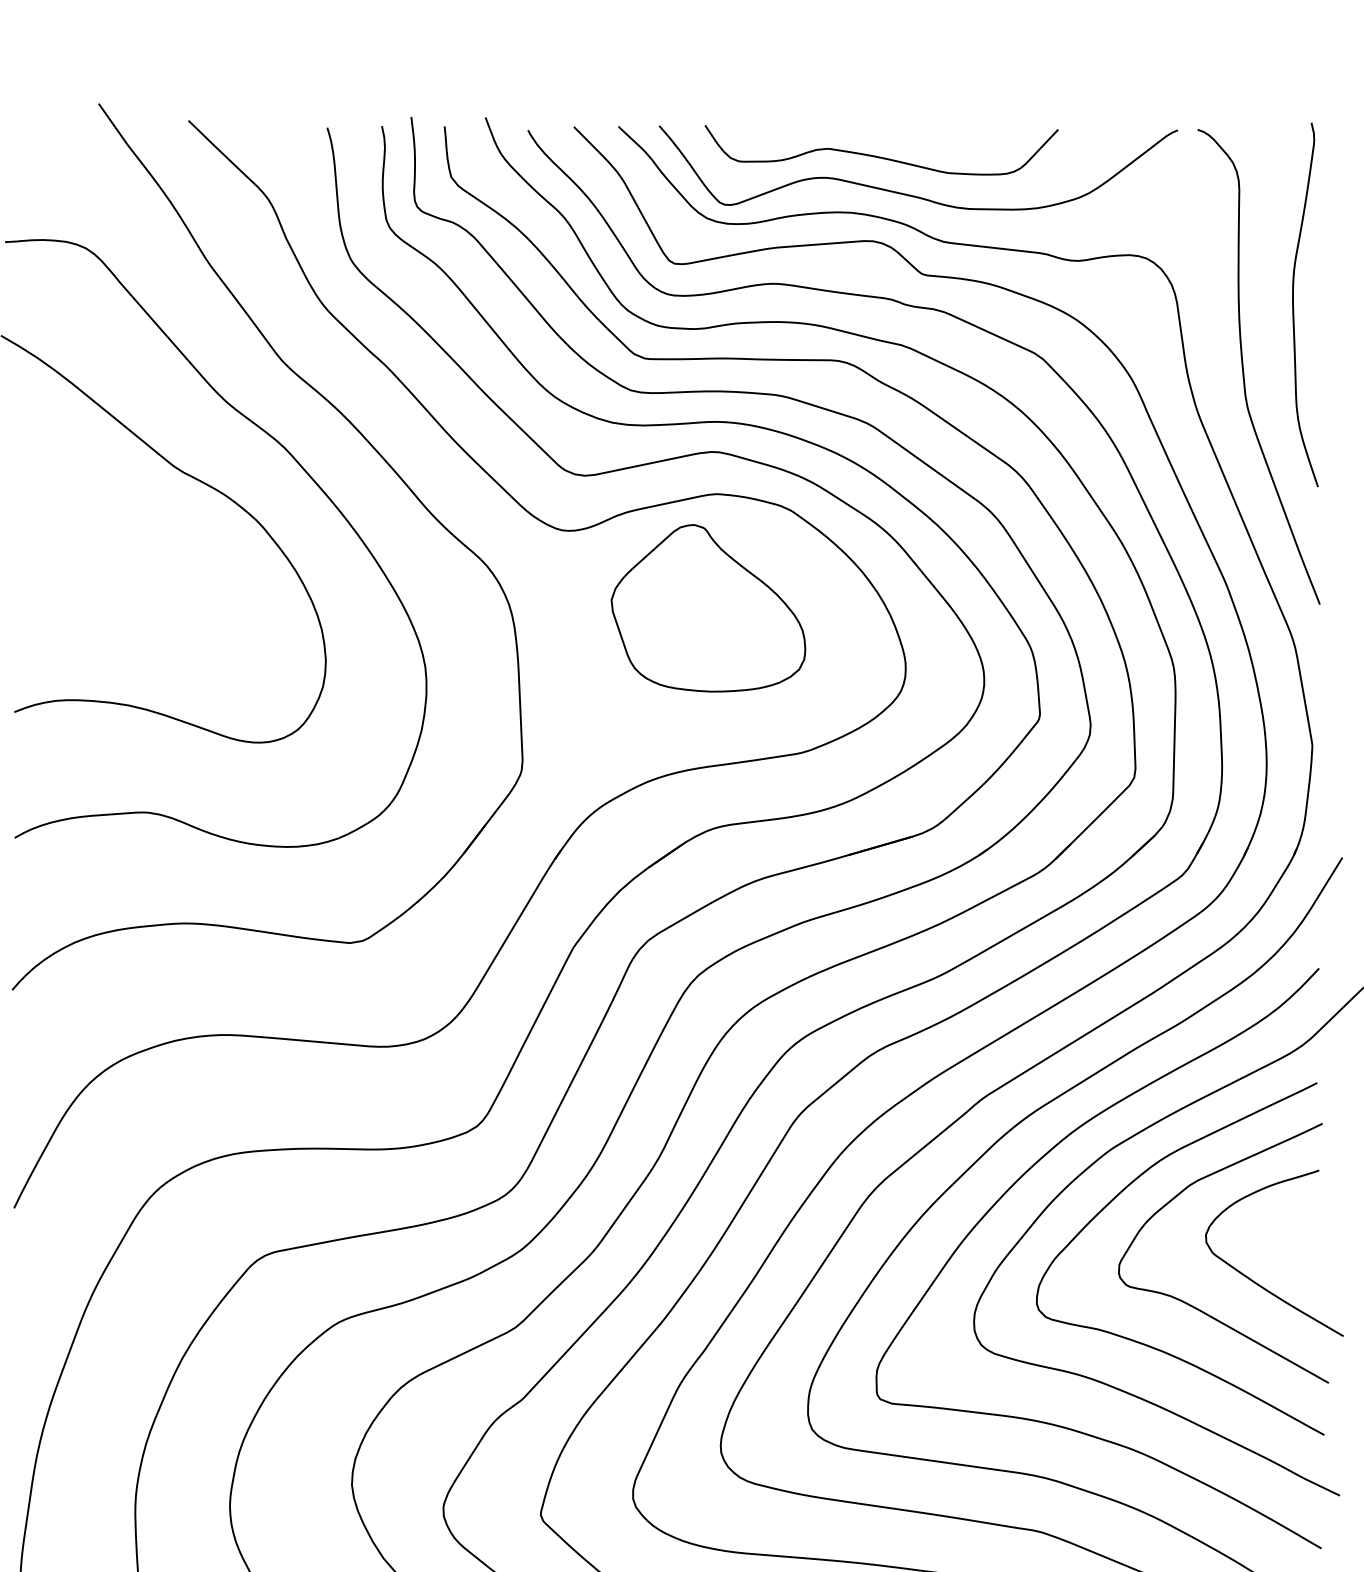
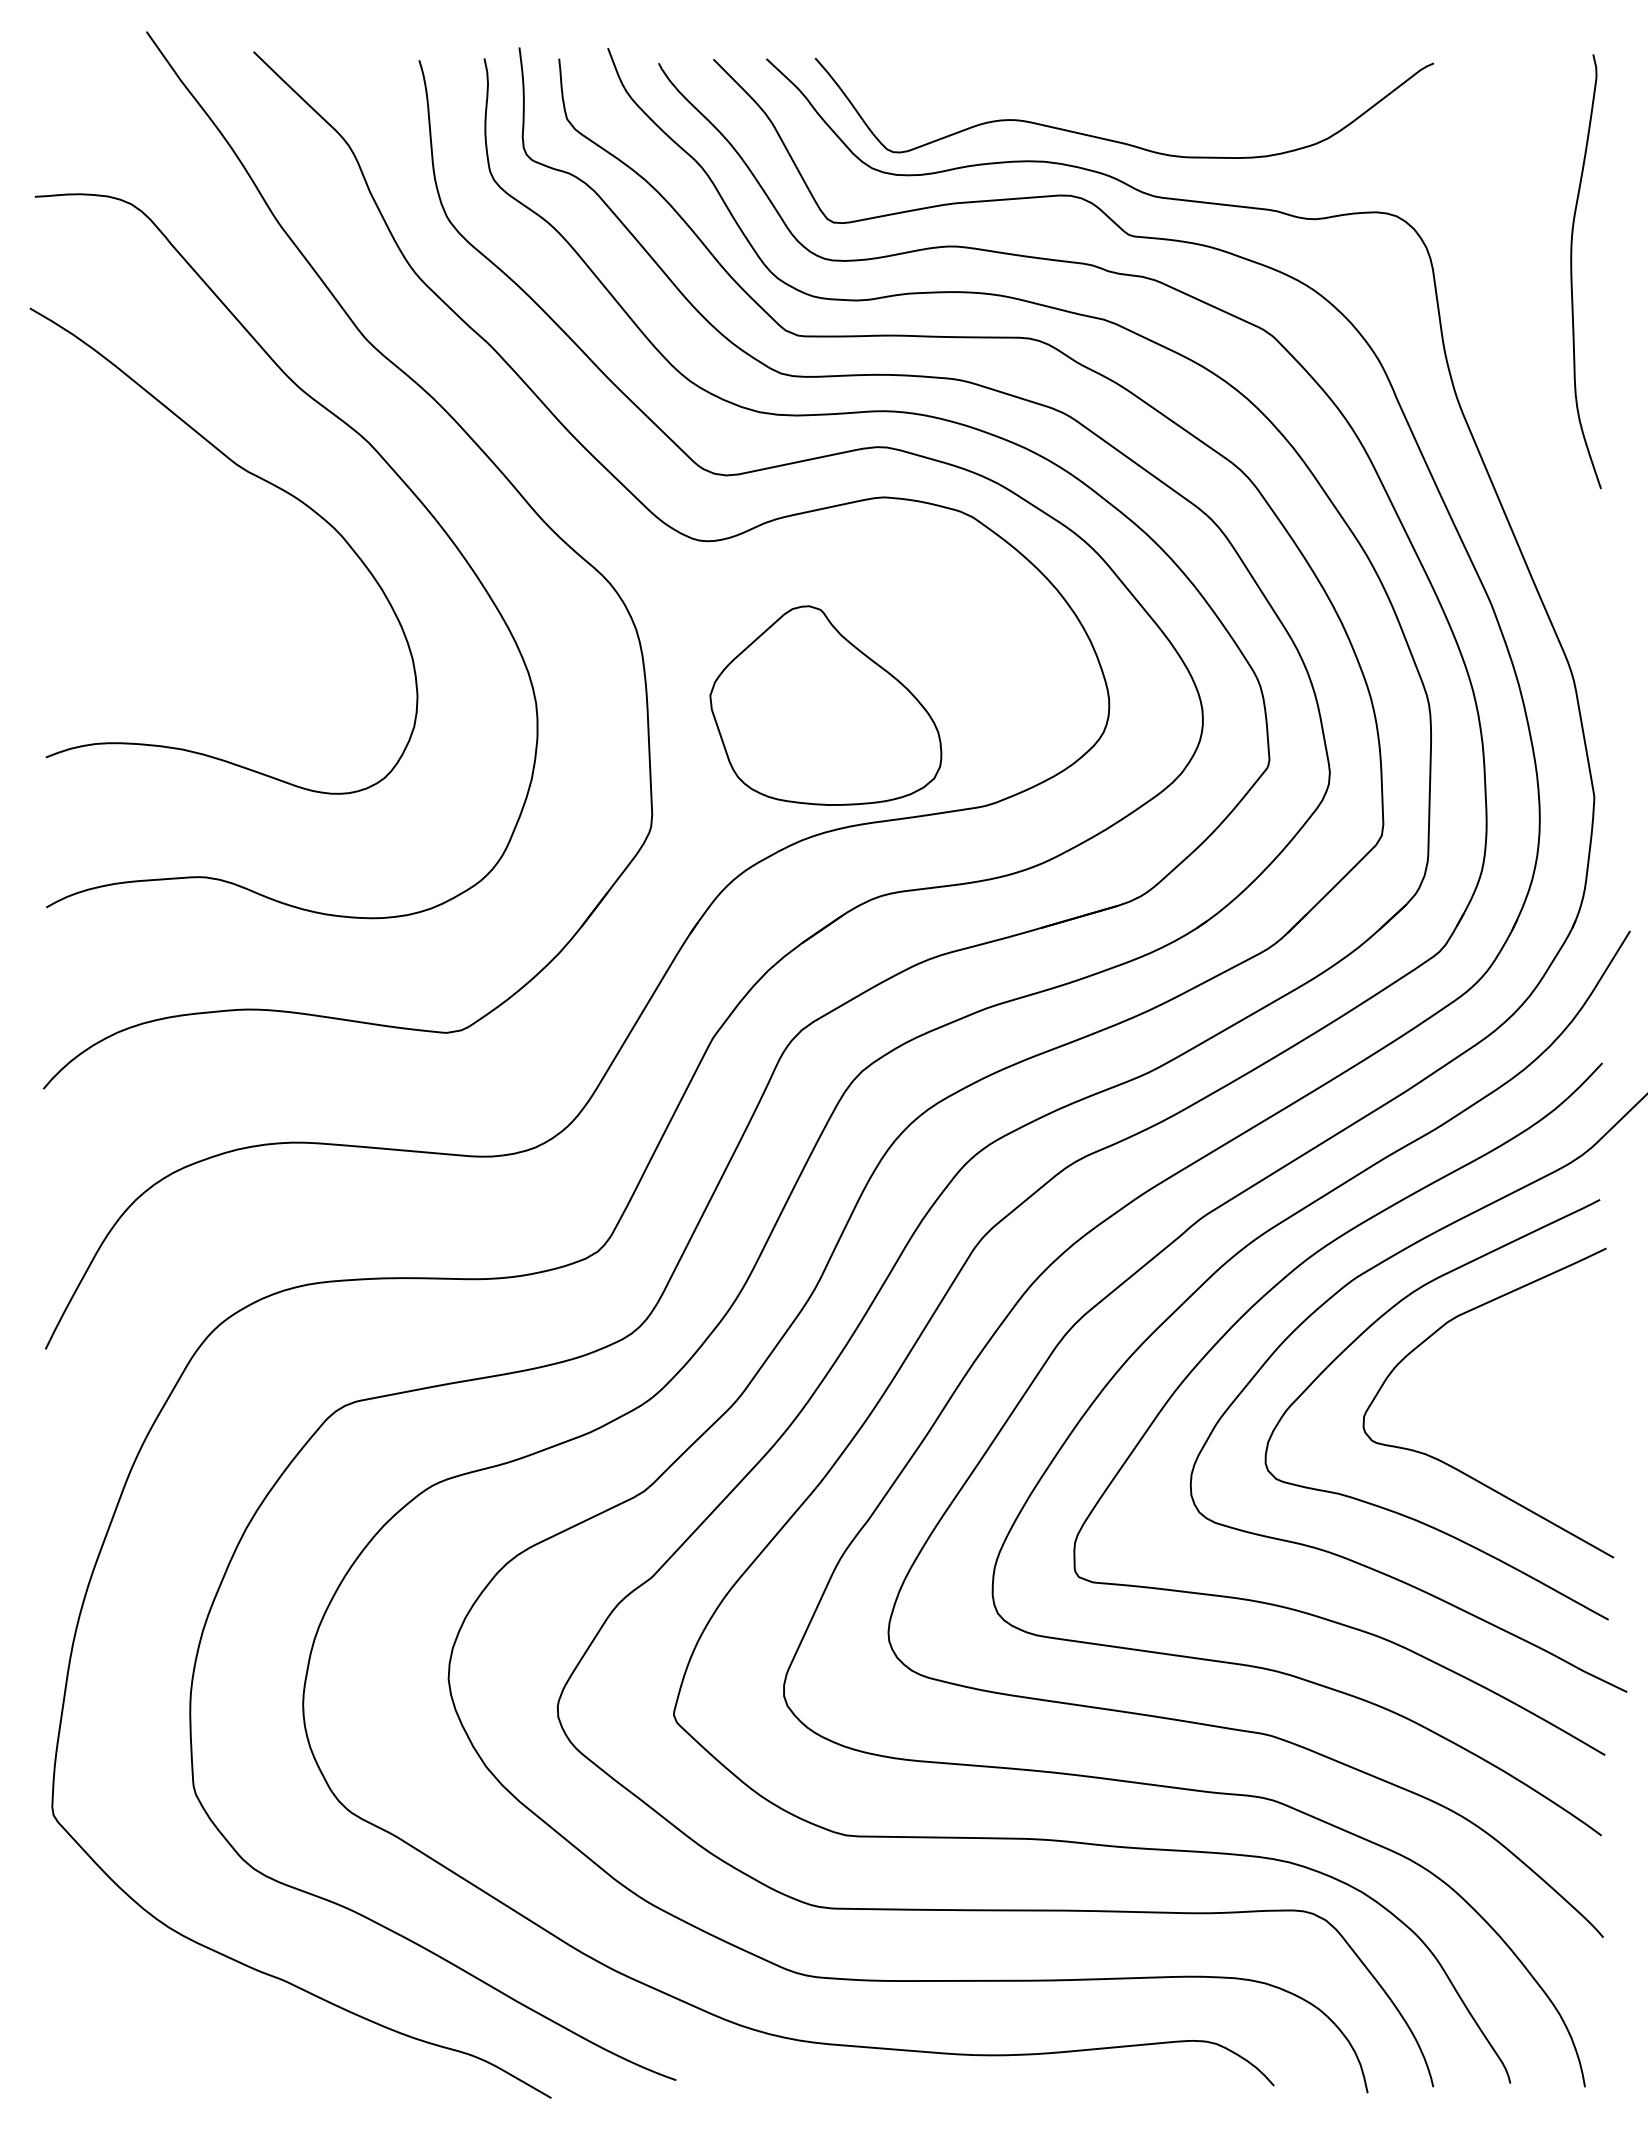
curve: (879, 156) -> (1077, 94), removed
curve: (1243, 366) -> (1512, 345), removed
part: (708, 608) -> (825, 705), moved
curve: (1253, 1280) -> (1524, 1435), removed

